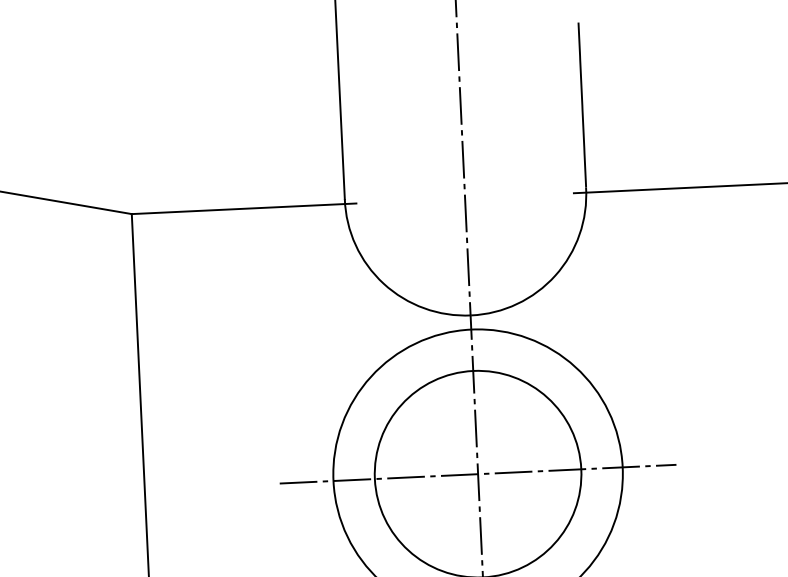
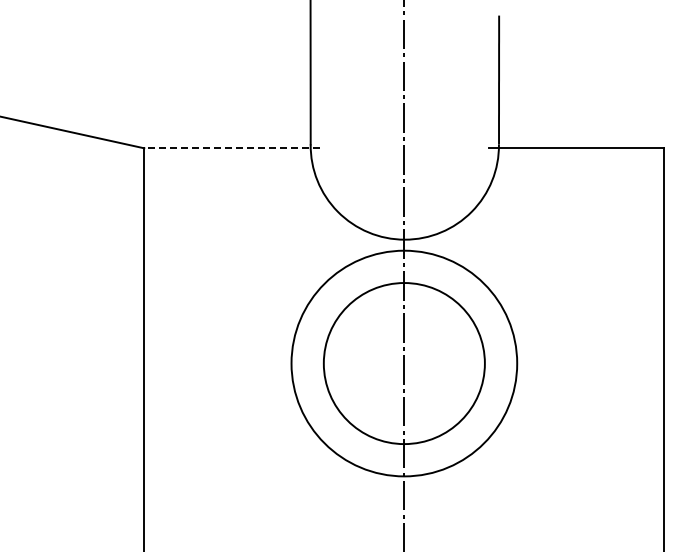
line: (243, 209) -> (231, 148), solid -> dashed
line: (478, 474) -> (404, 363), removed

